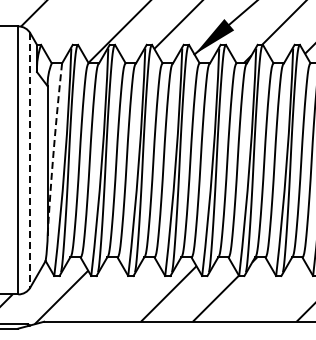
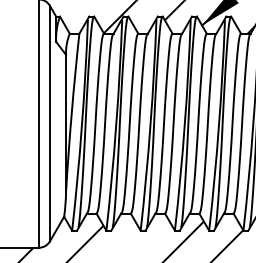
arc: (53, 148) -> (71, 112), dashed -> solid
line: (30, 160) -> (50, 123), dashed -> solid

